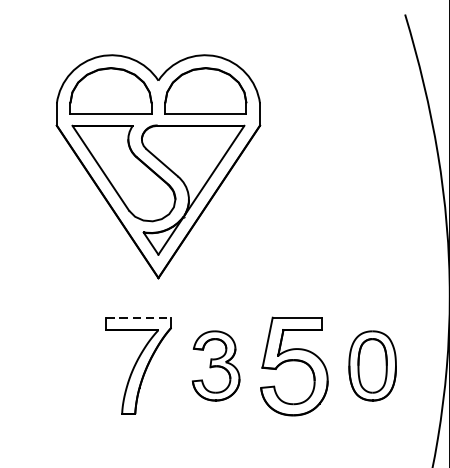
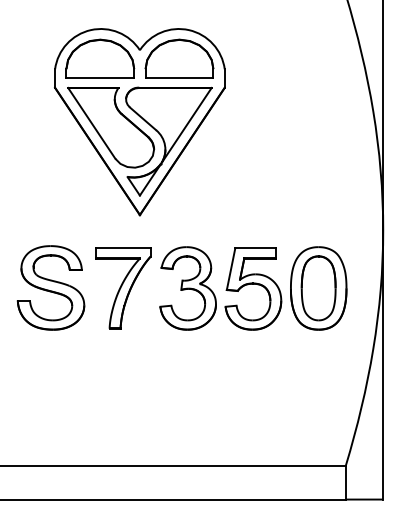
line: (139, 318) -> (124, 248), dashed -> solid
part: (51, 364) -> (50, 287), added
part: (215, 366) -> (187, 288), size x1.43
part: (372, 366) -> (318, 288), size x1.43

